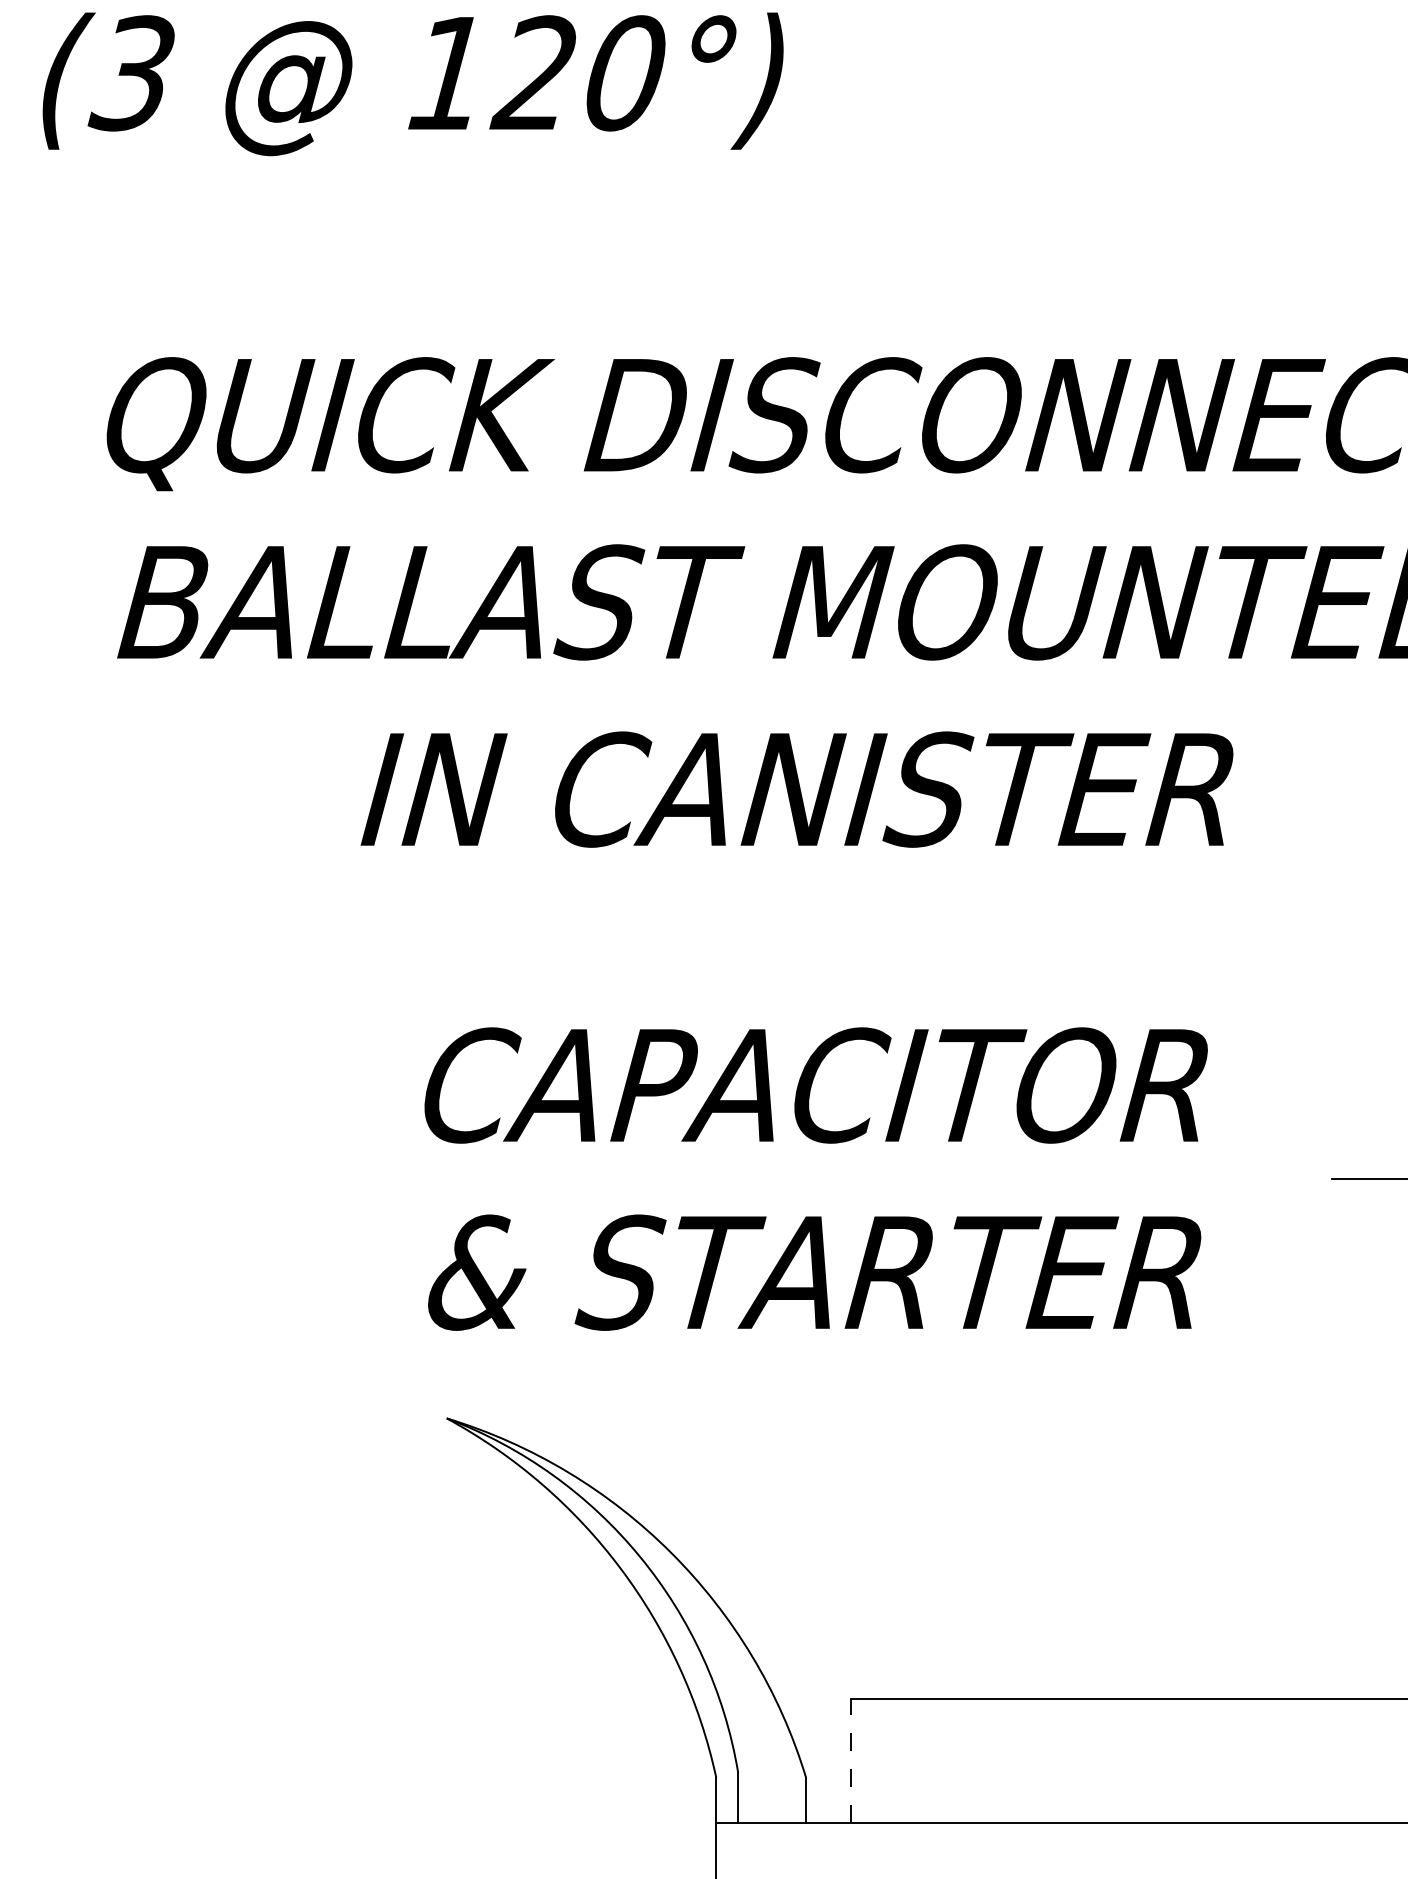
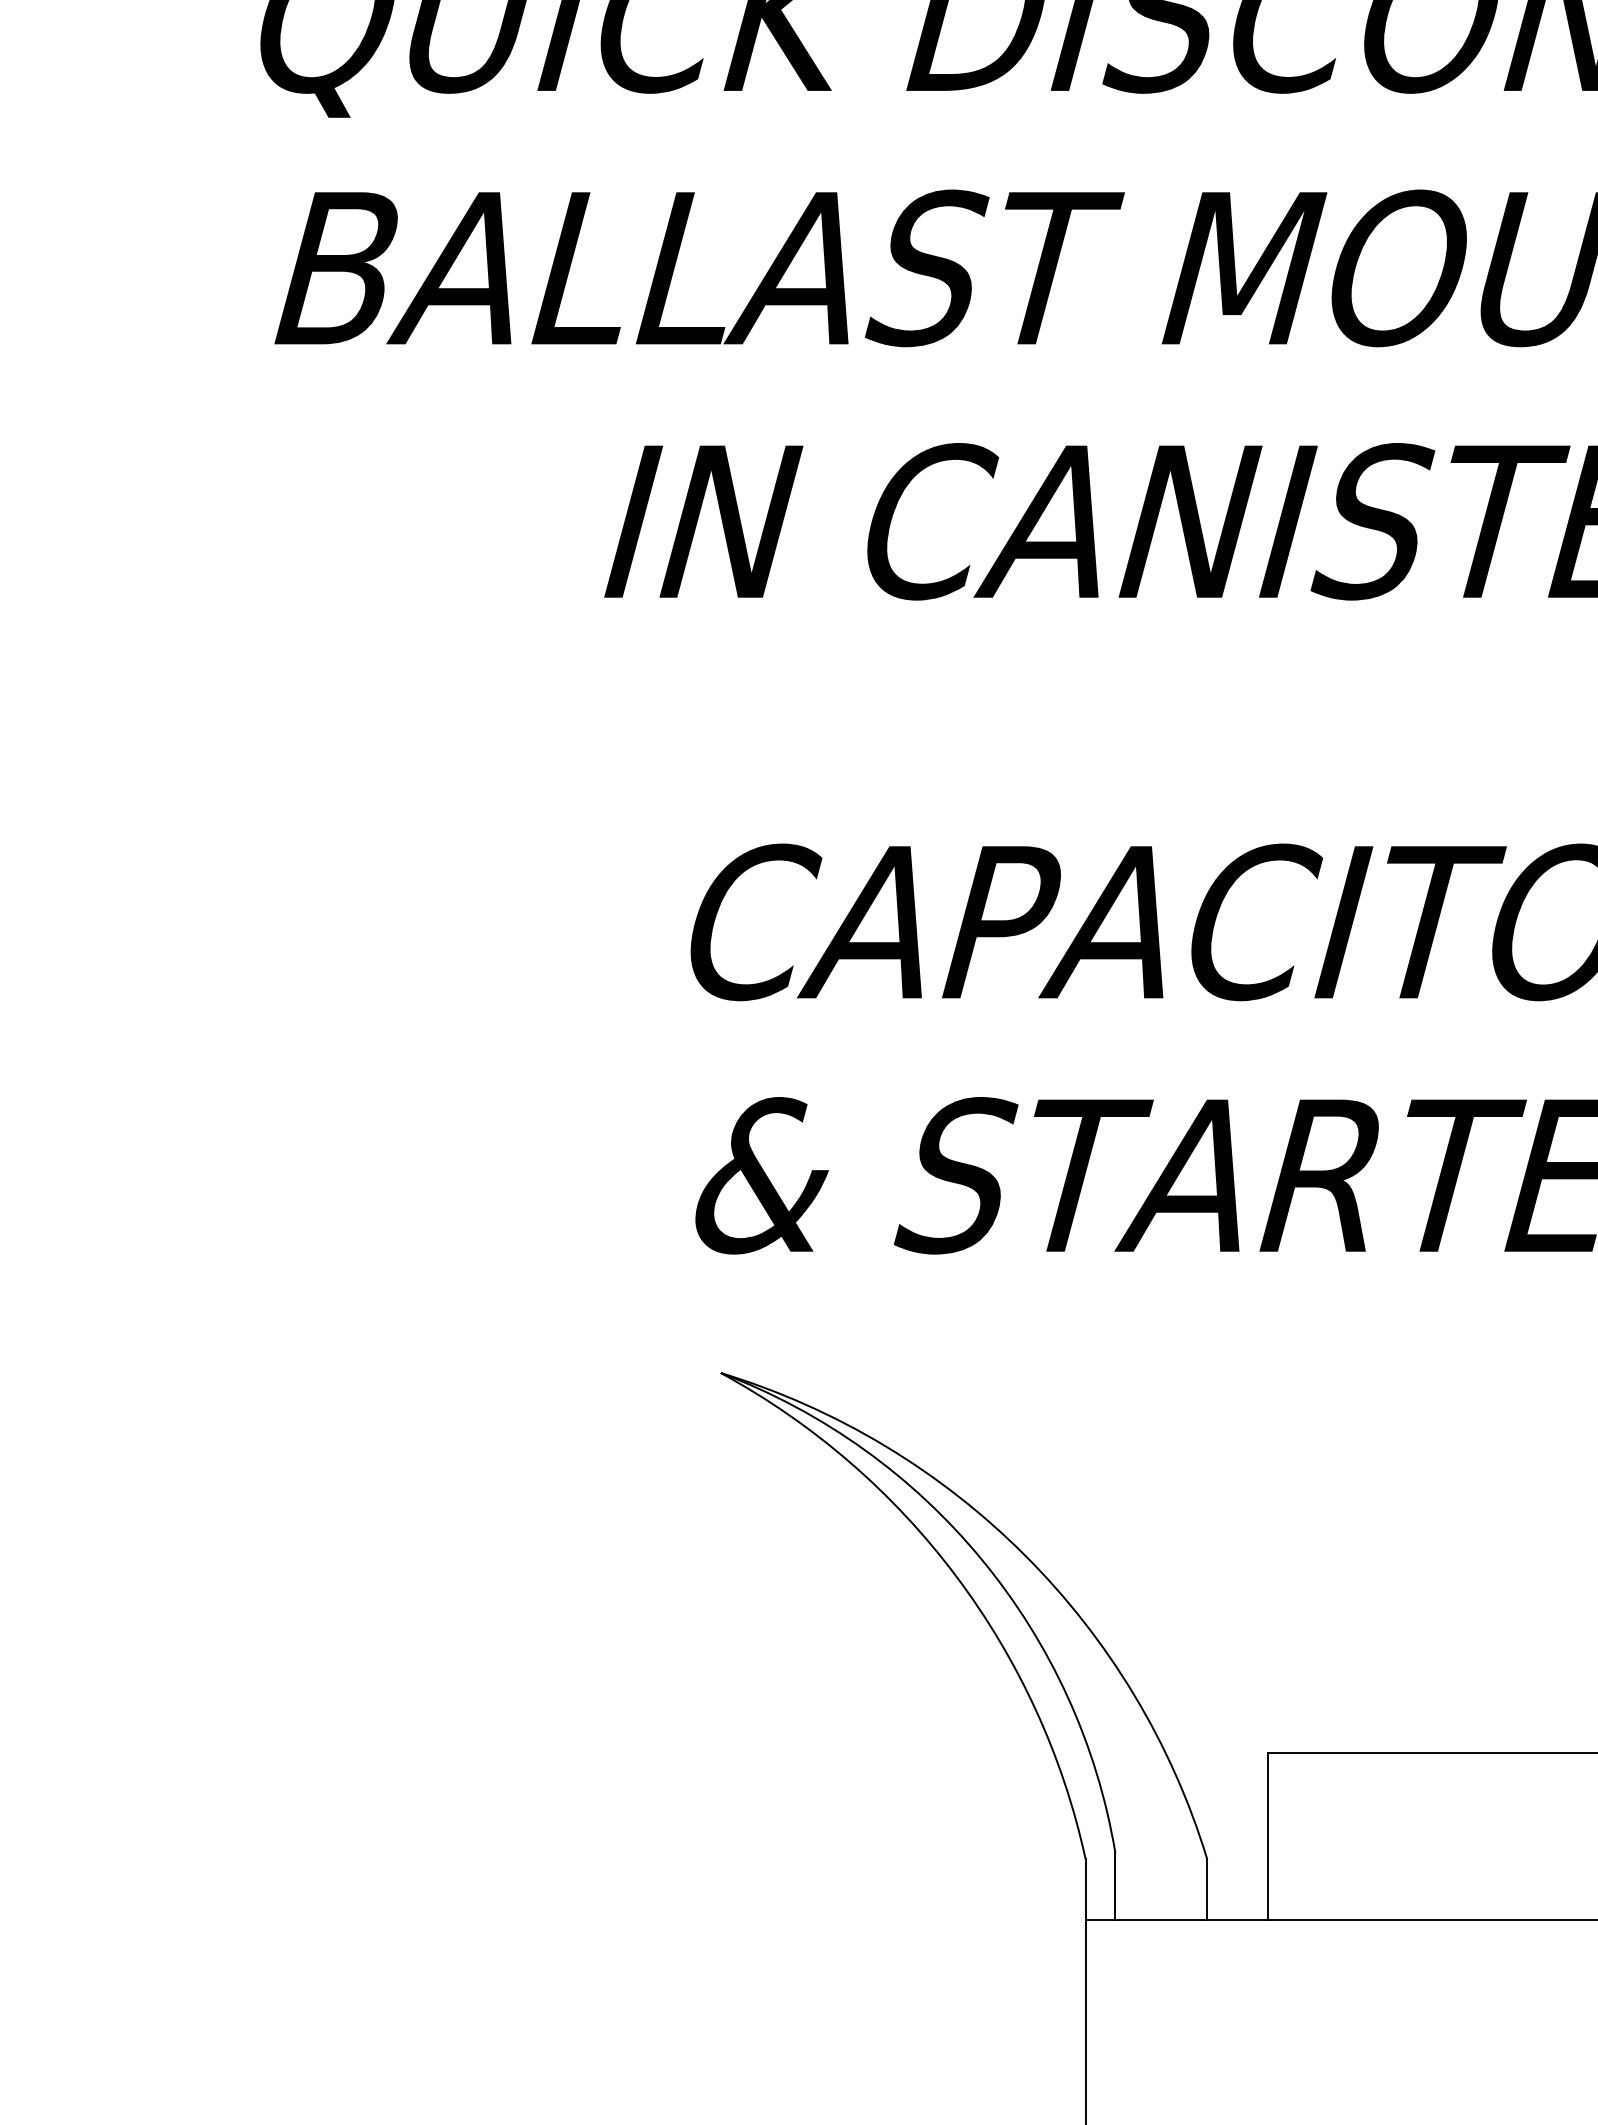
line: (851, 1760) -> (1268, 1836), dashed -> solid

